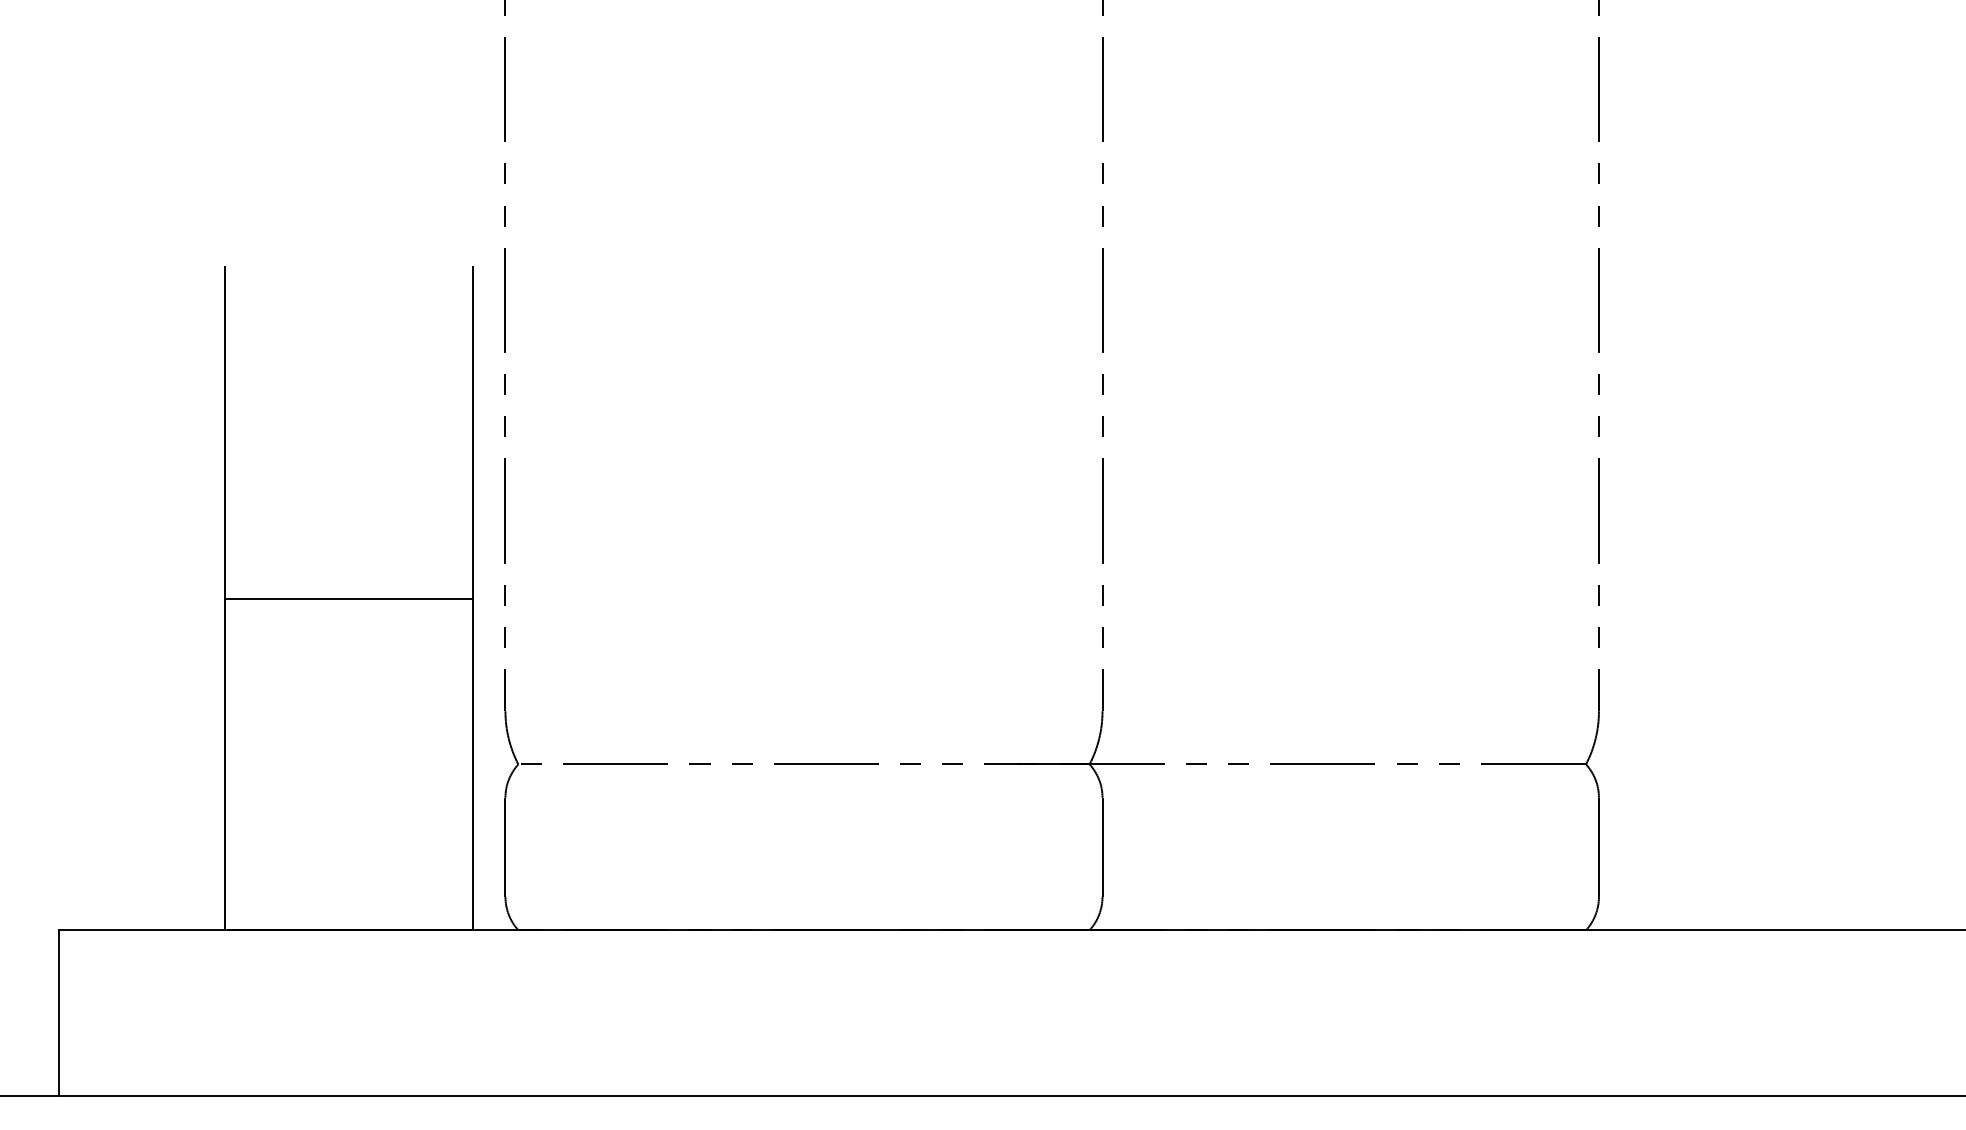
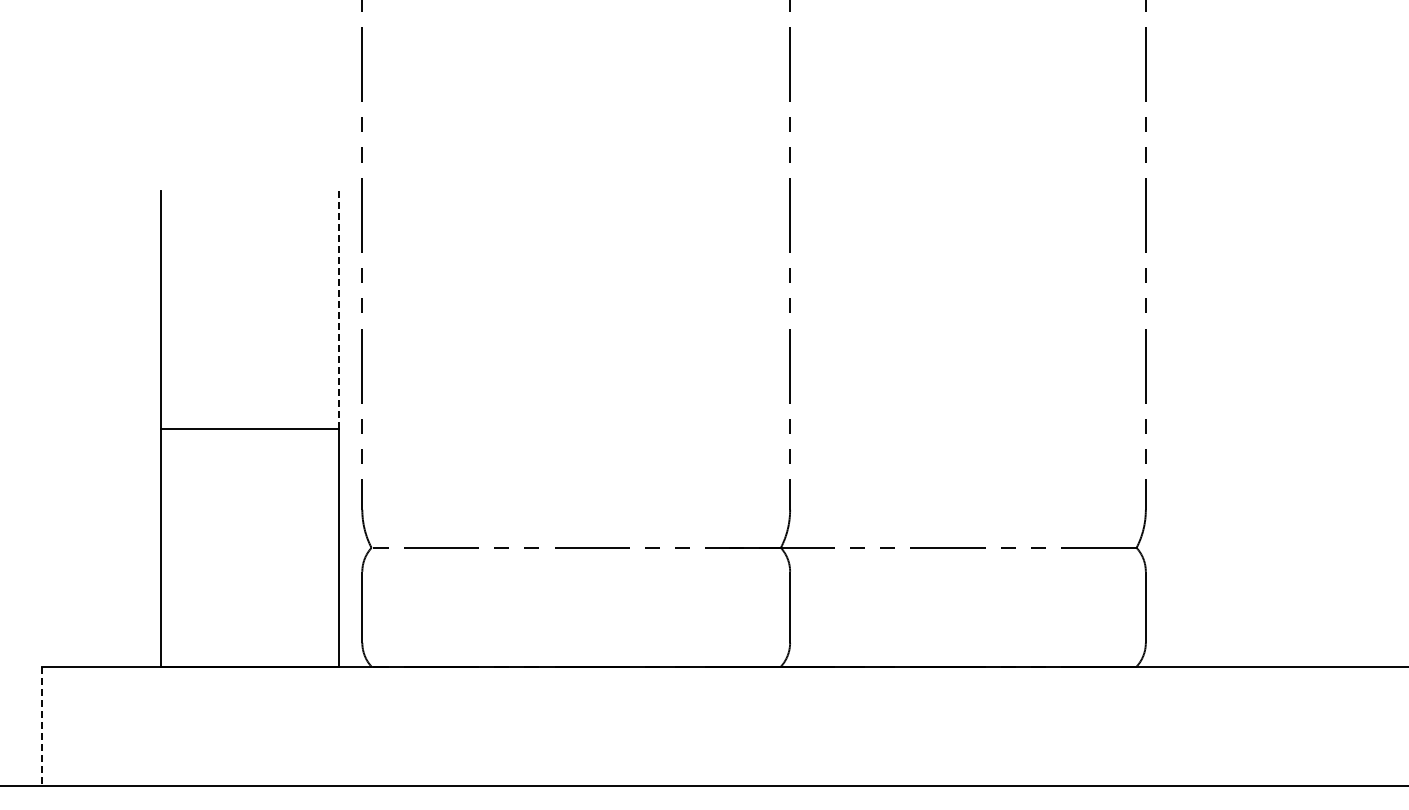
line: (473, 433) -> (339, 310), solid -> dashed
line: (59, 1013) -> (42, 726), solid -> dashed

